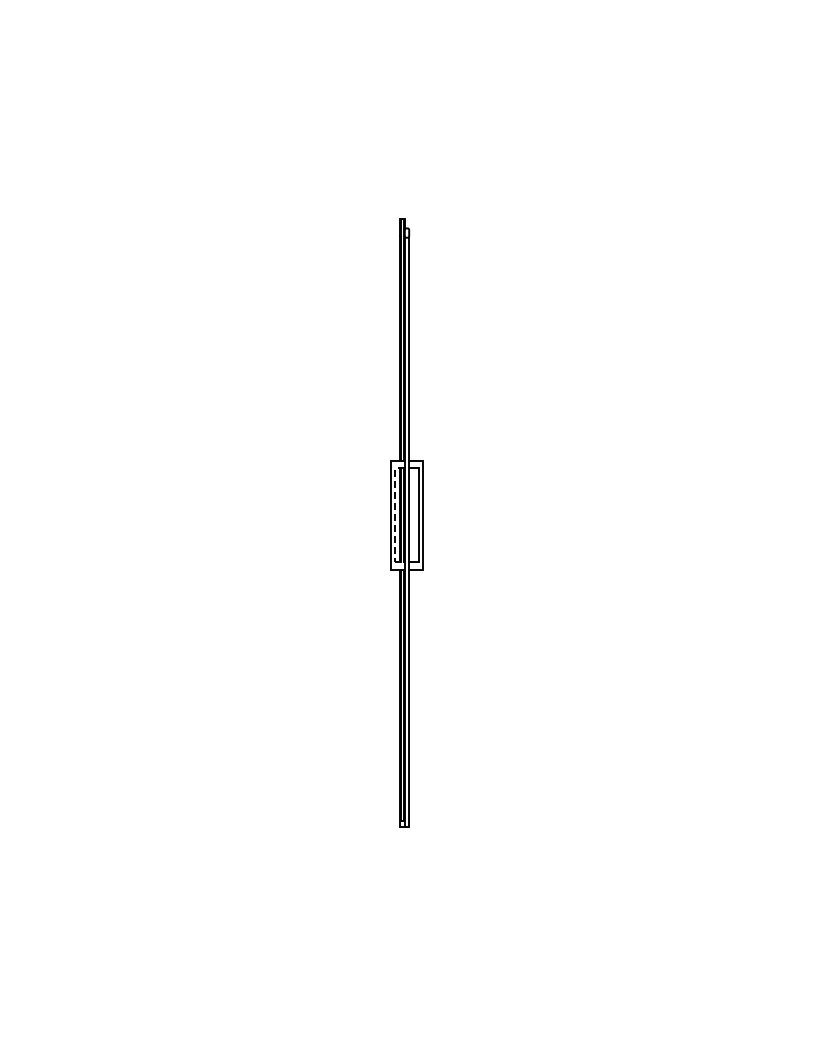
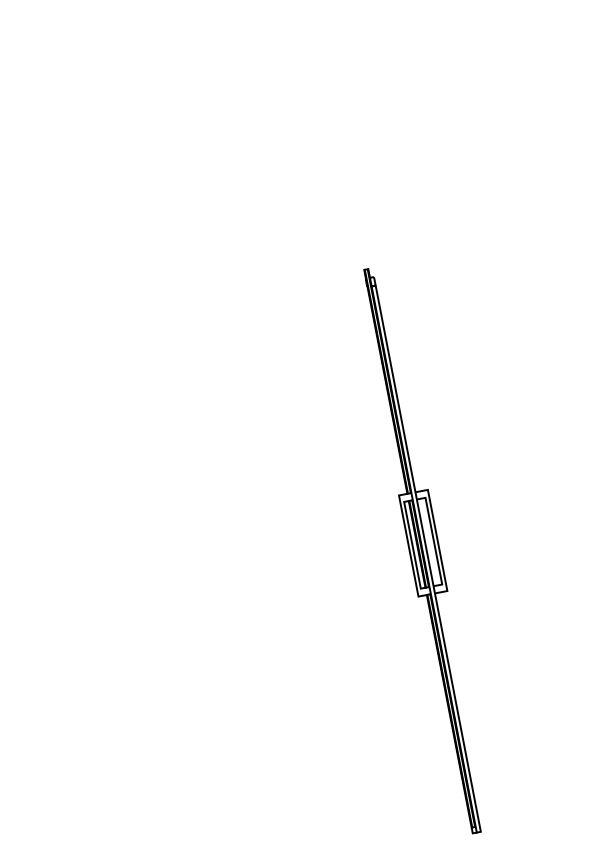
line: (395, 515) -> (412, 545), dashed -> solid

